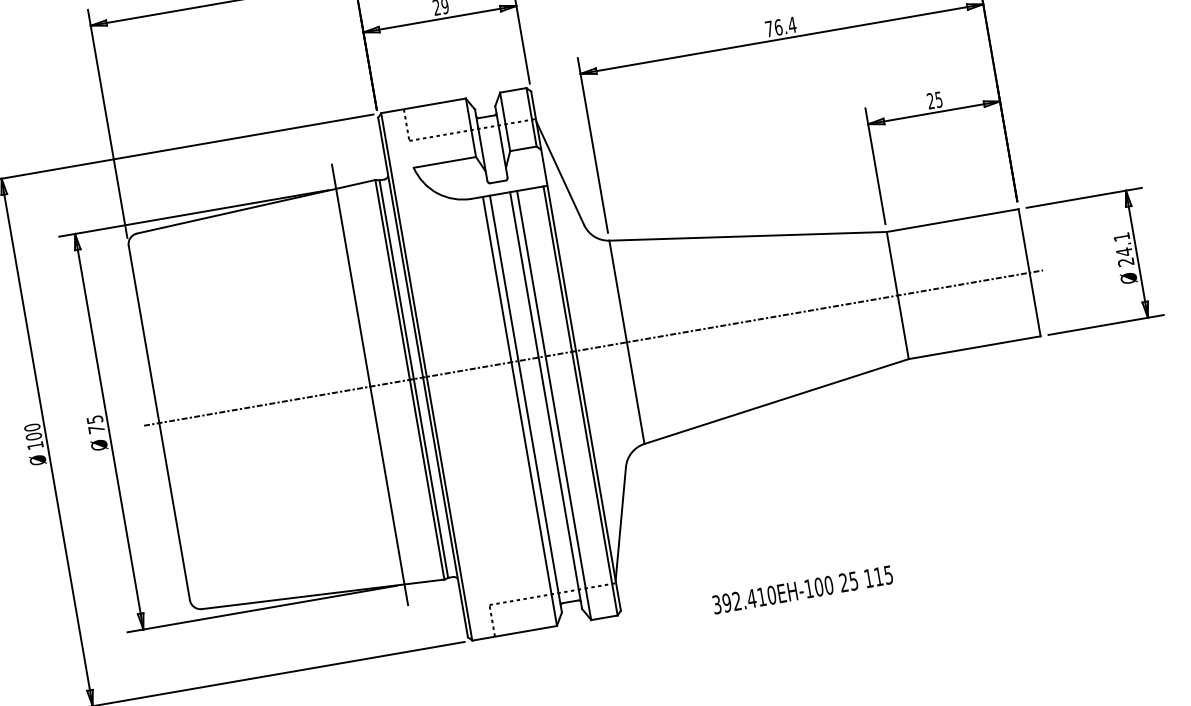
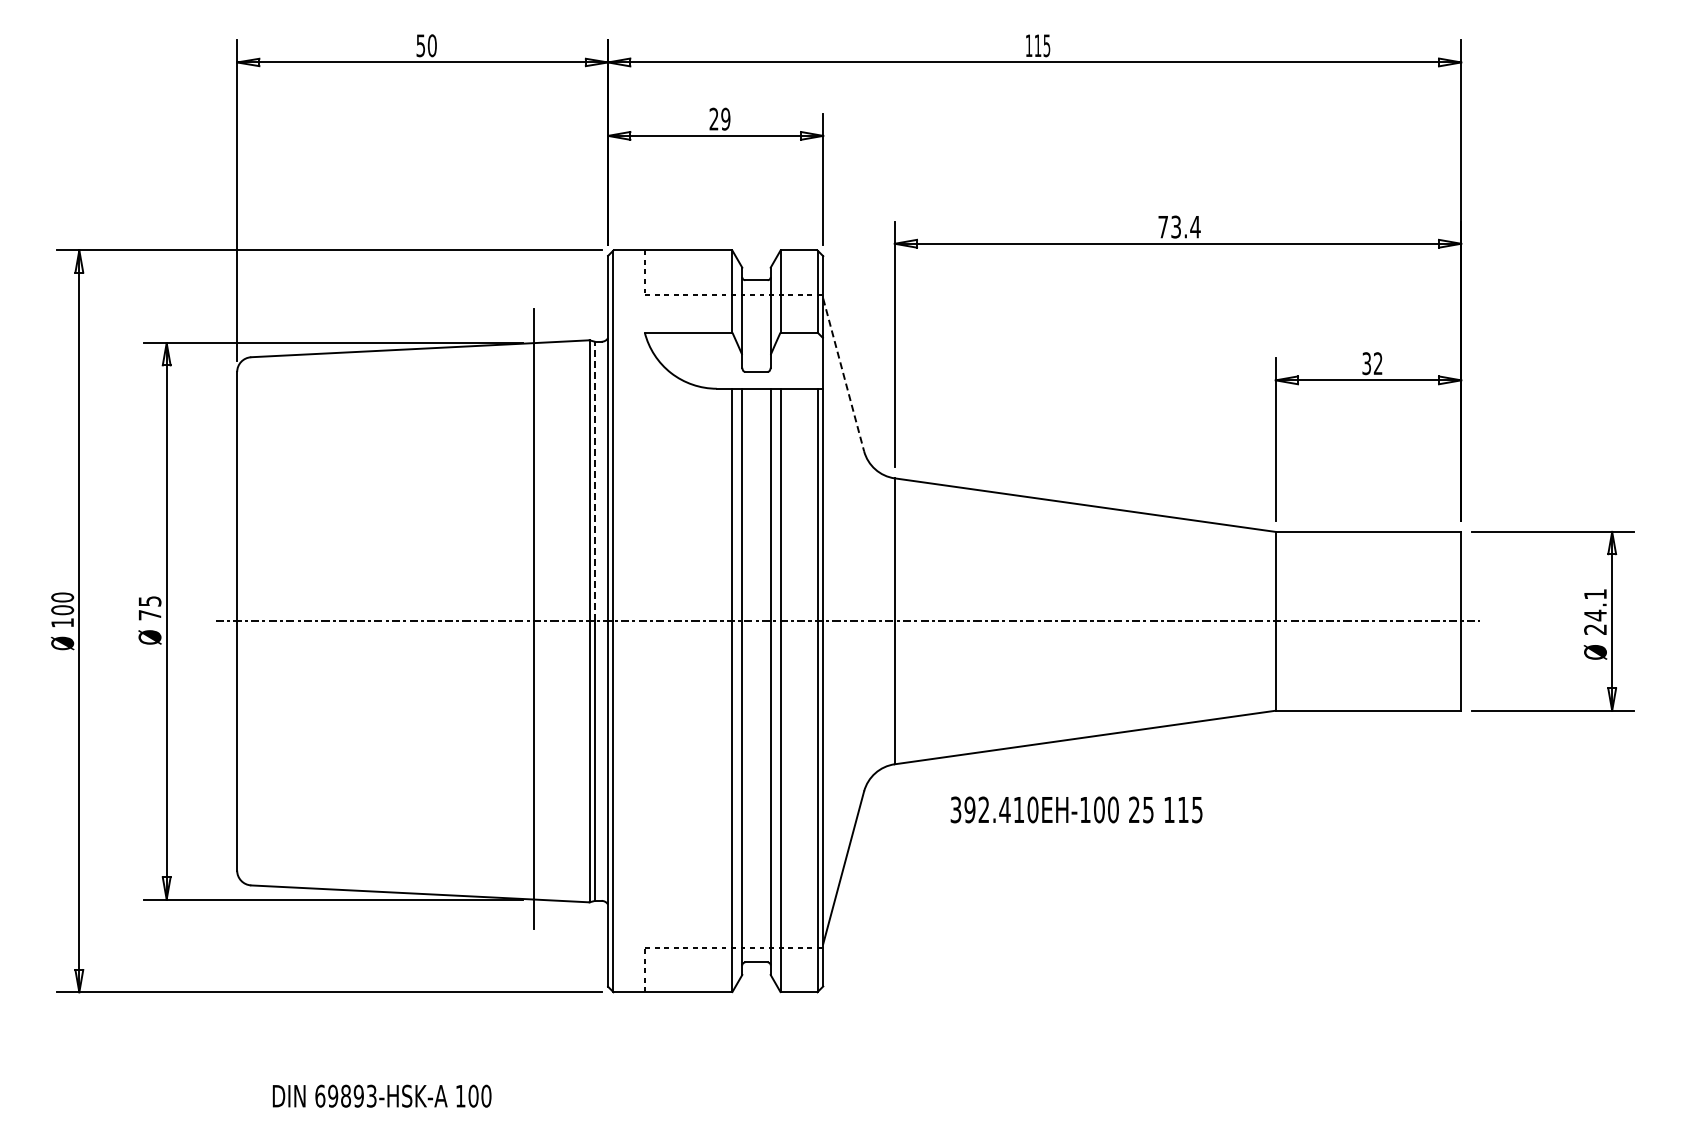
text: (778, 27) -> (1176, 226), 76.4 -> 73.4
text: (934, 100) -> (1372, 363), 25 -> 32
line: (560, 173) -> (843, 375), solid -> dashed
line: (396, 279) -> (595, 481), solid -> dashed
text: (802, 589) -> (1076, 809), moved

